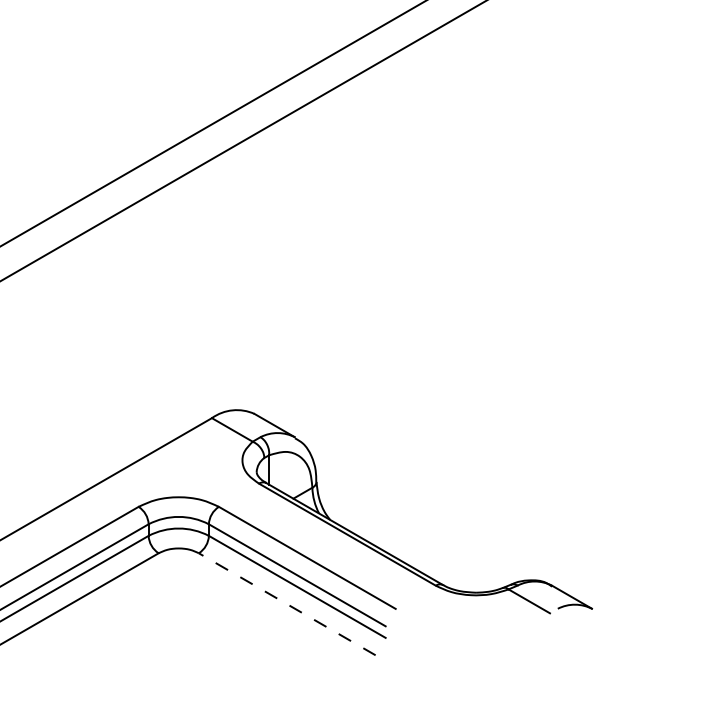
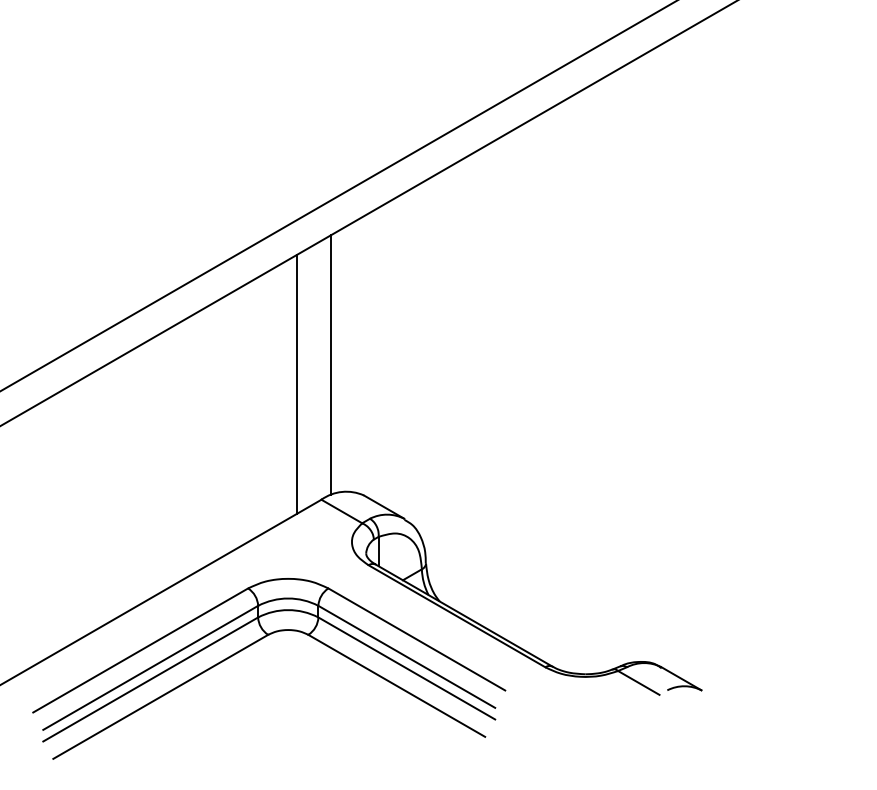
line: (220, 283) -> (330, 365), added
line: (187, 301) -> (297, 383), added
line: (286, 603) -> (396, 685), dashed -> solid

